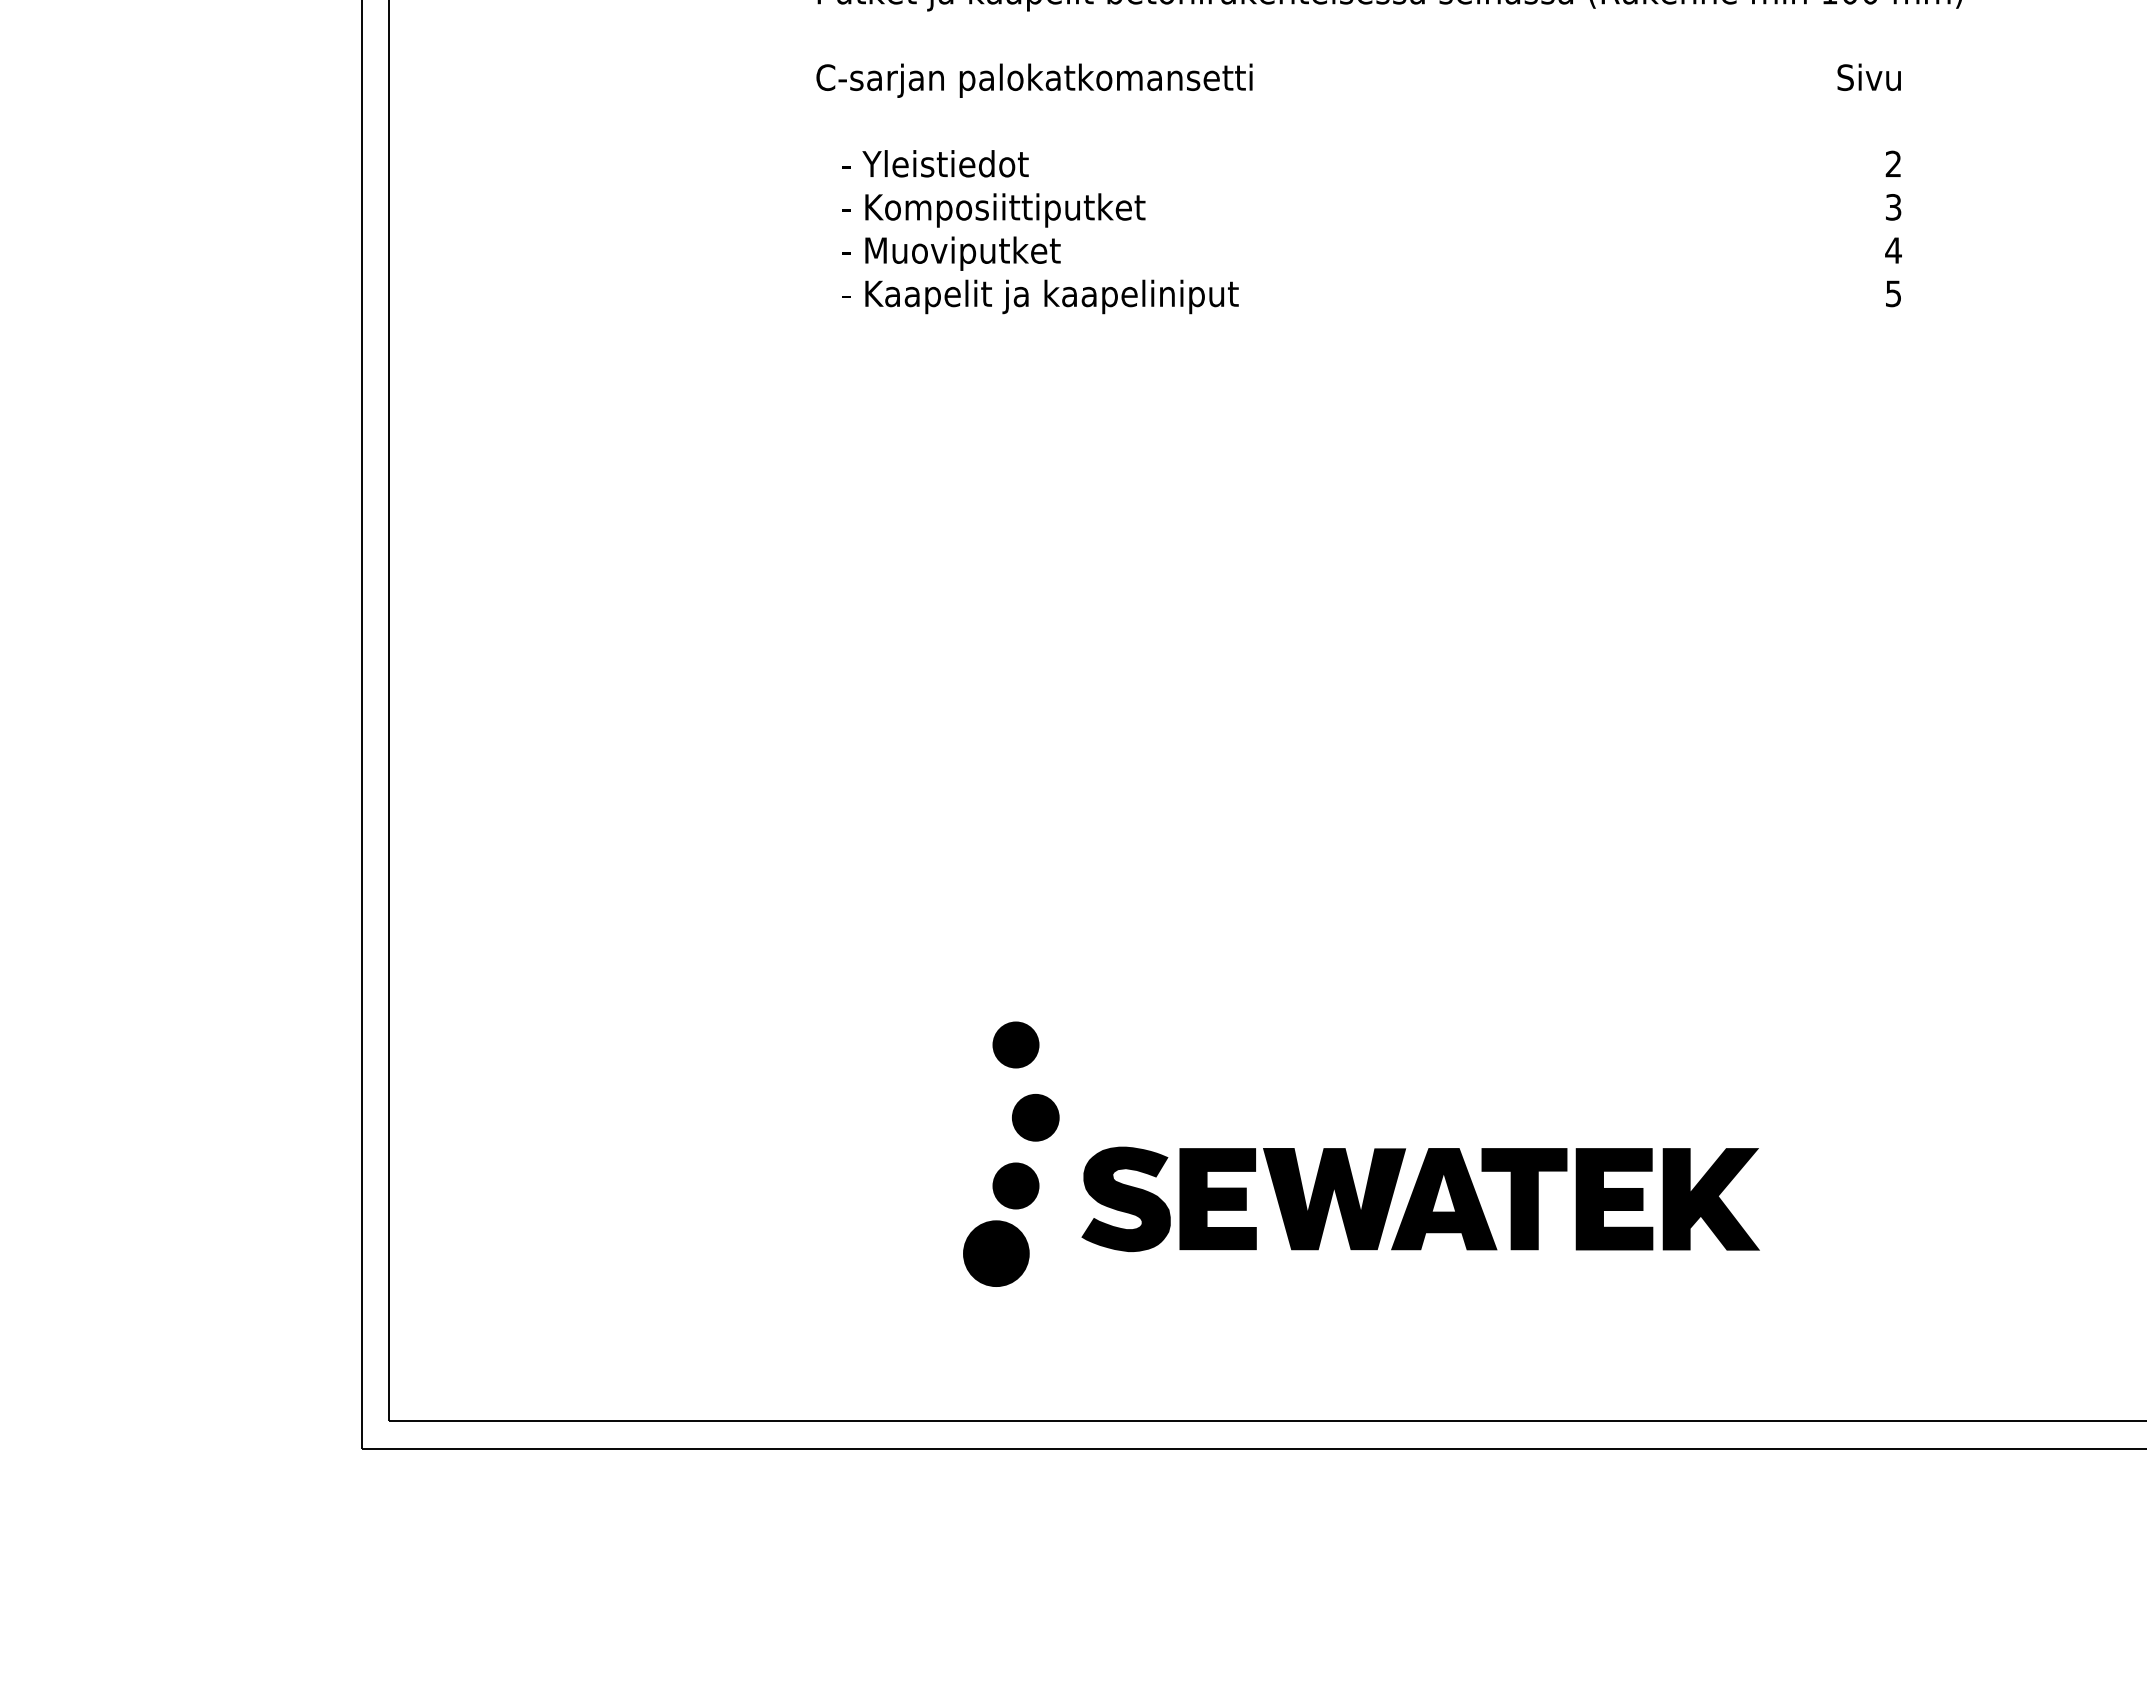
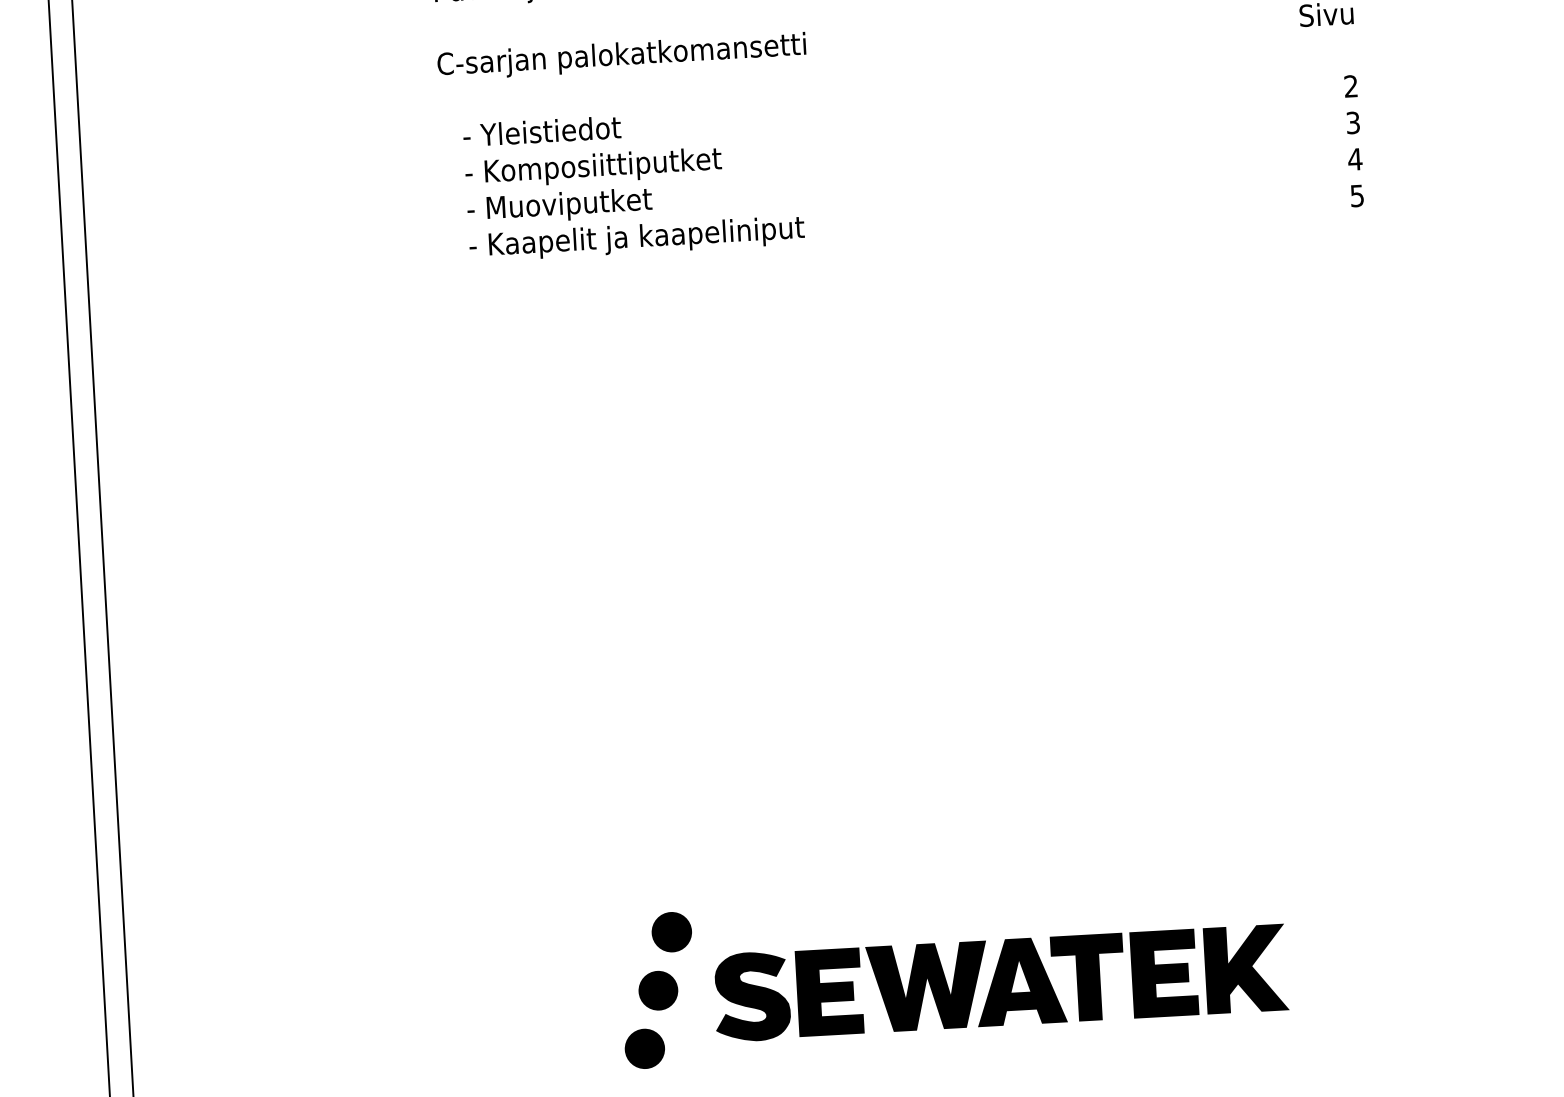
part: (1015, 1044) -> (651, 871), removed
part: (995, 1253) -> (644, 1048), size x0.71

